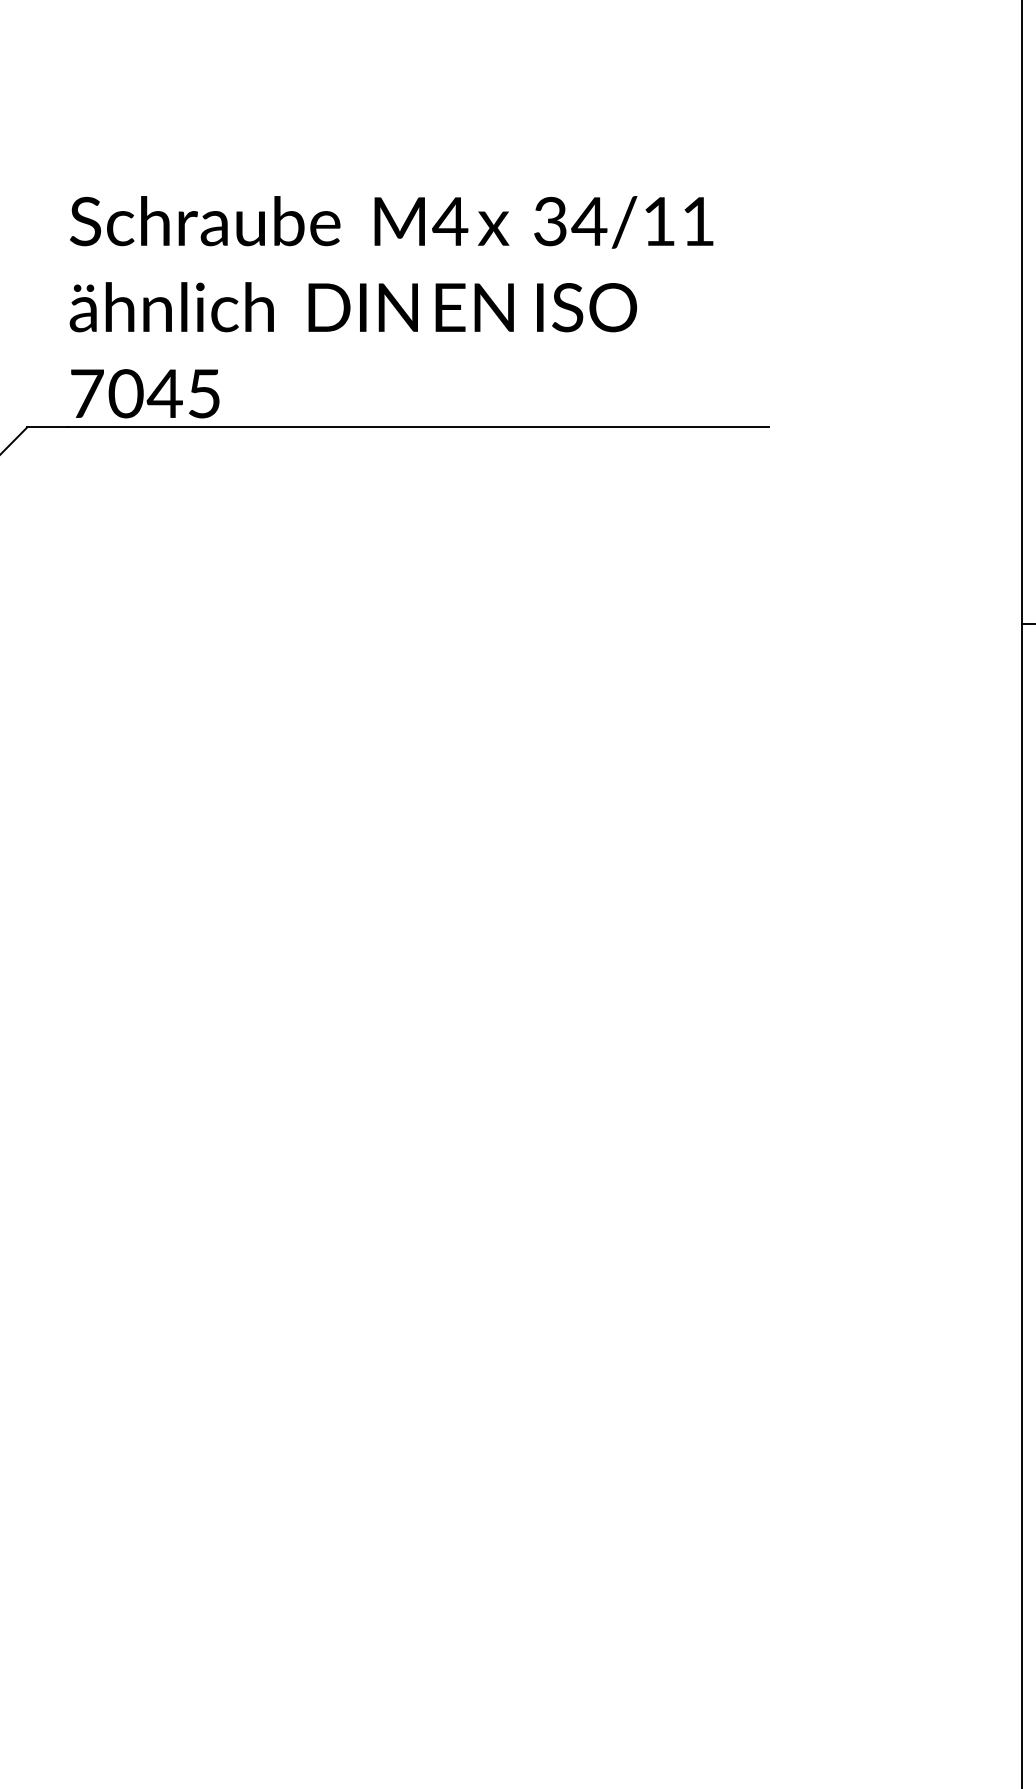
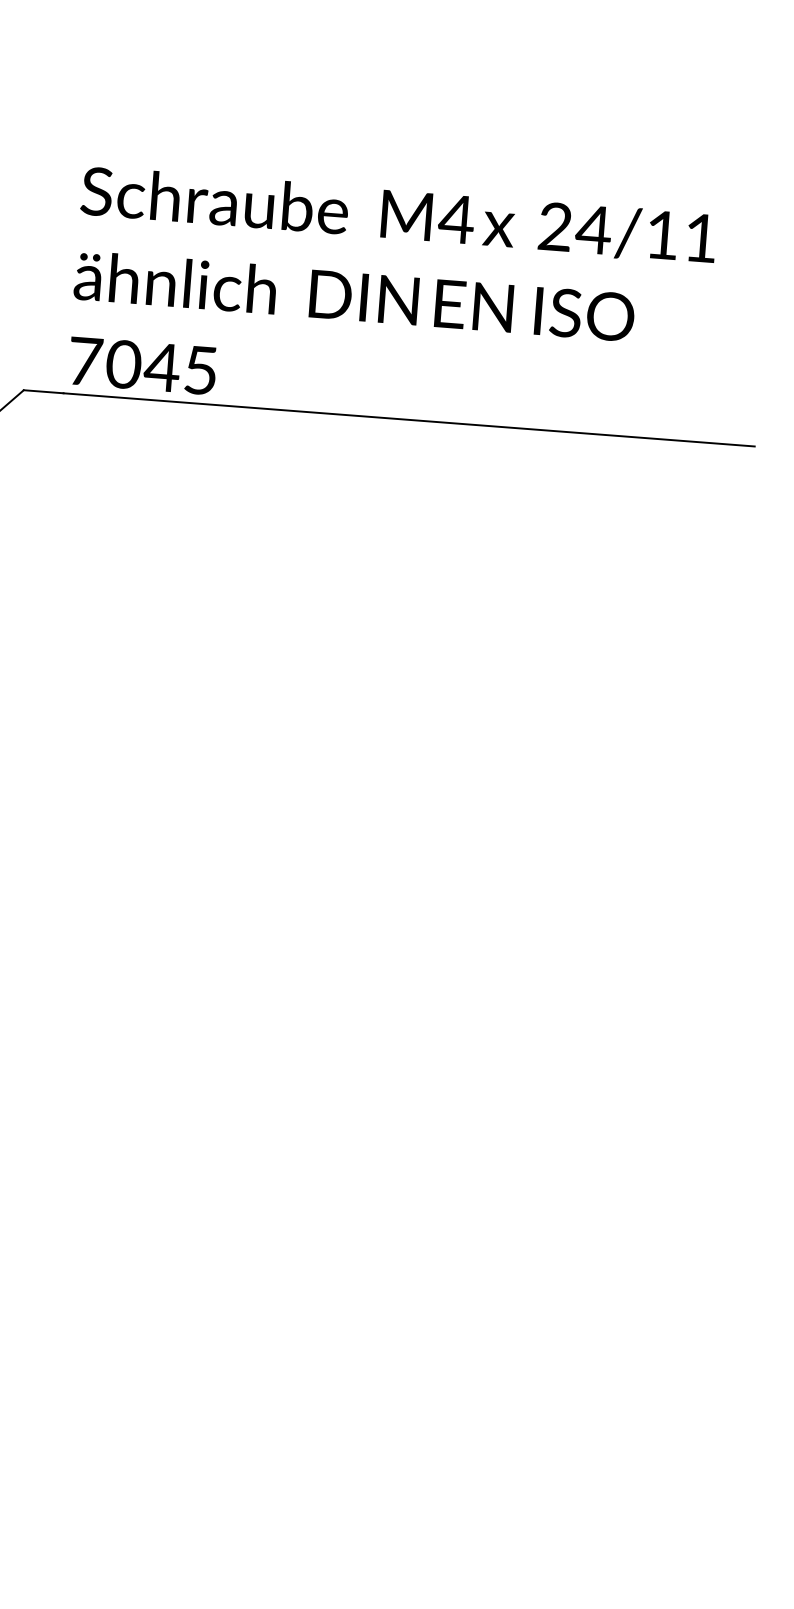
text: (550, 222) -> (555, 227), 34/11 -> 24/11

